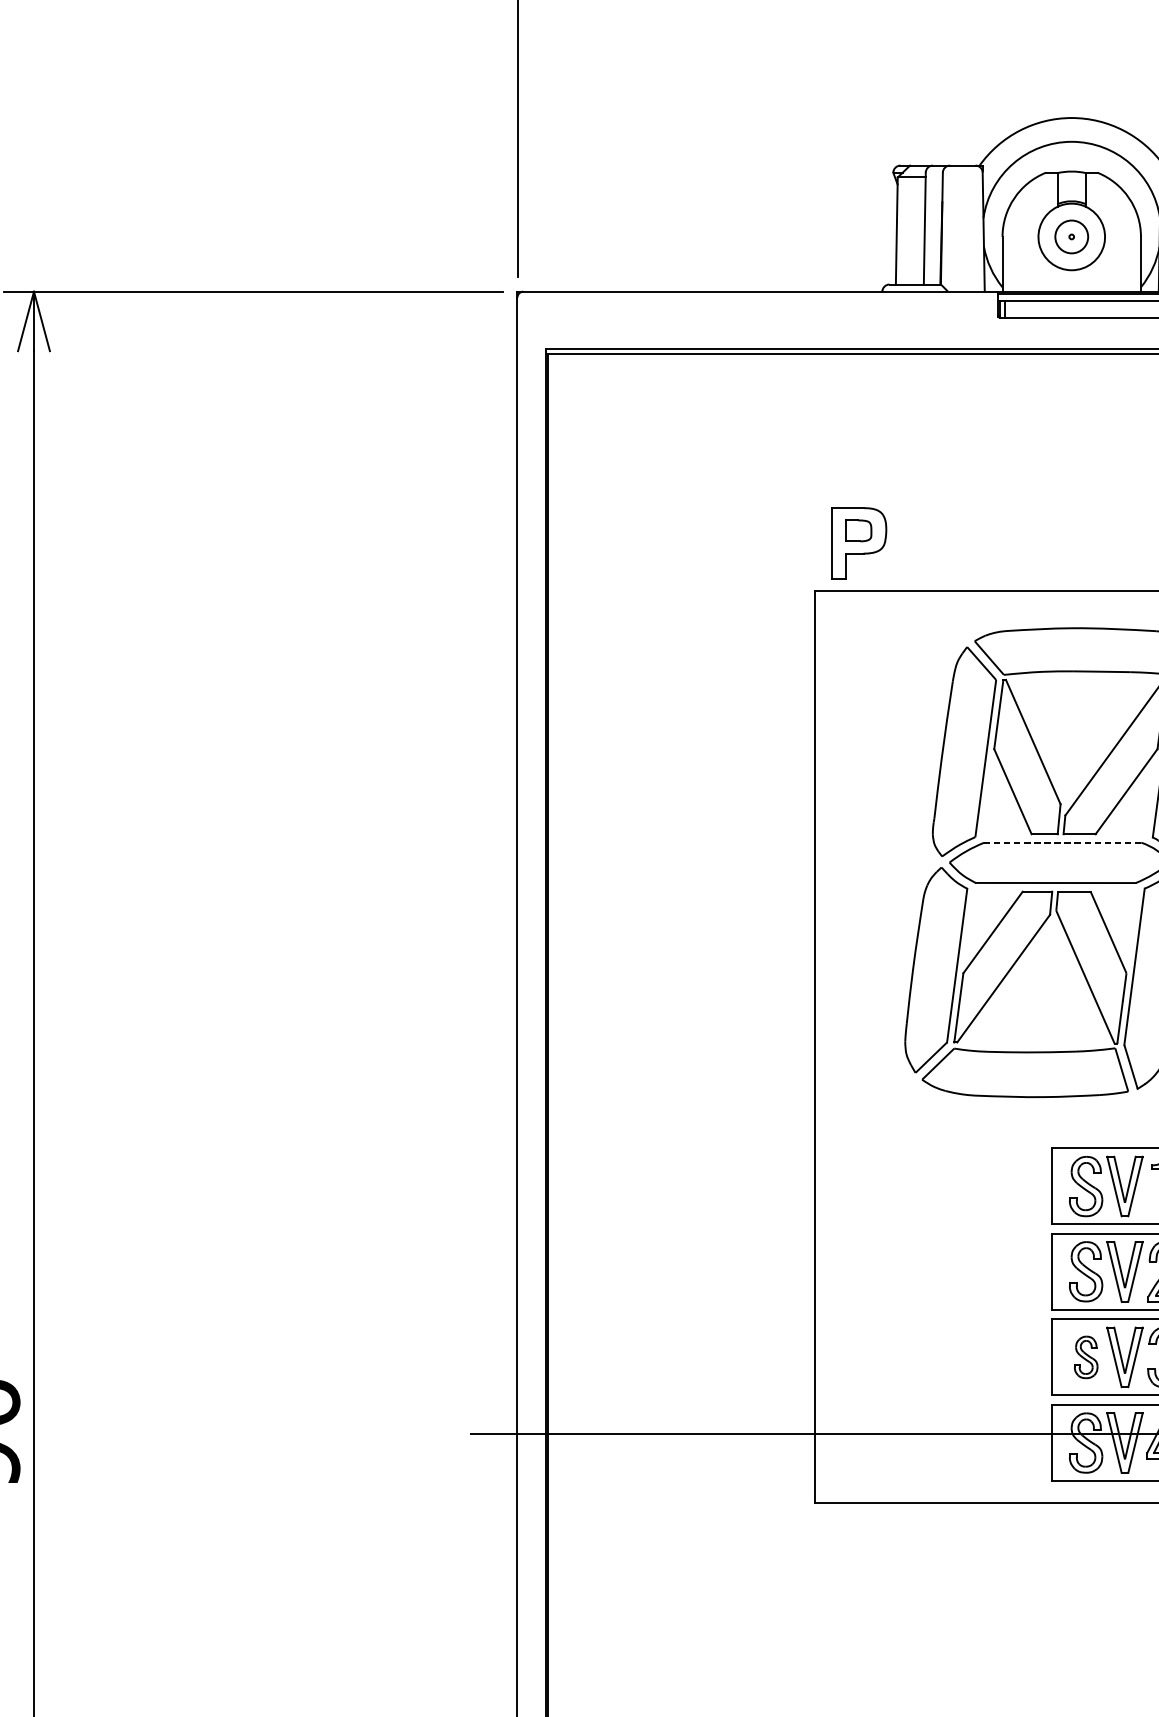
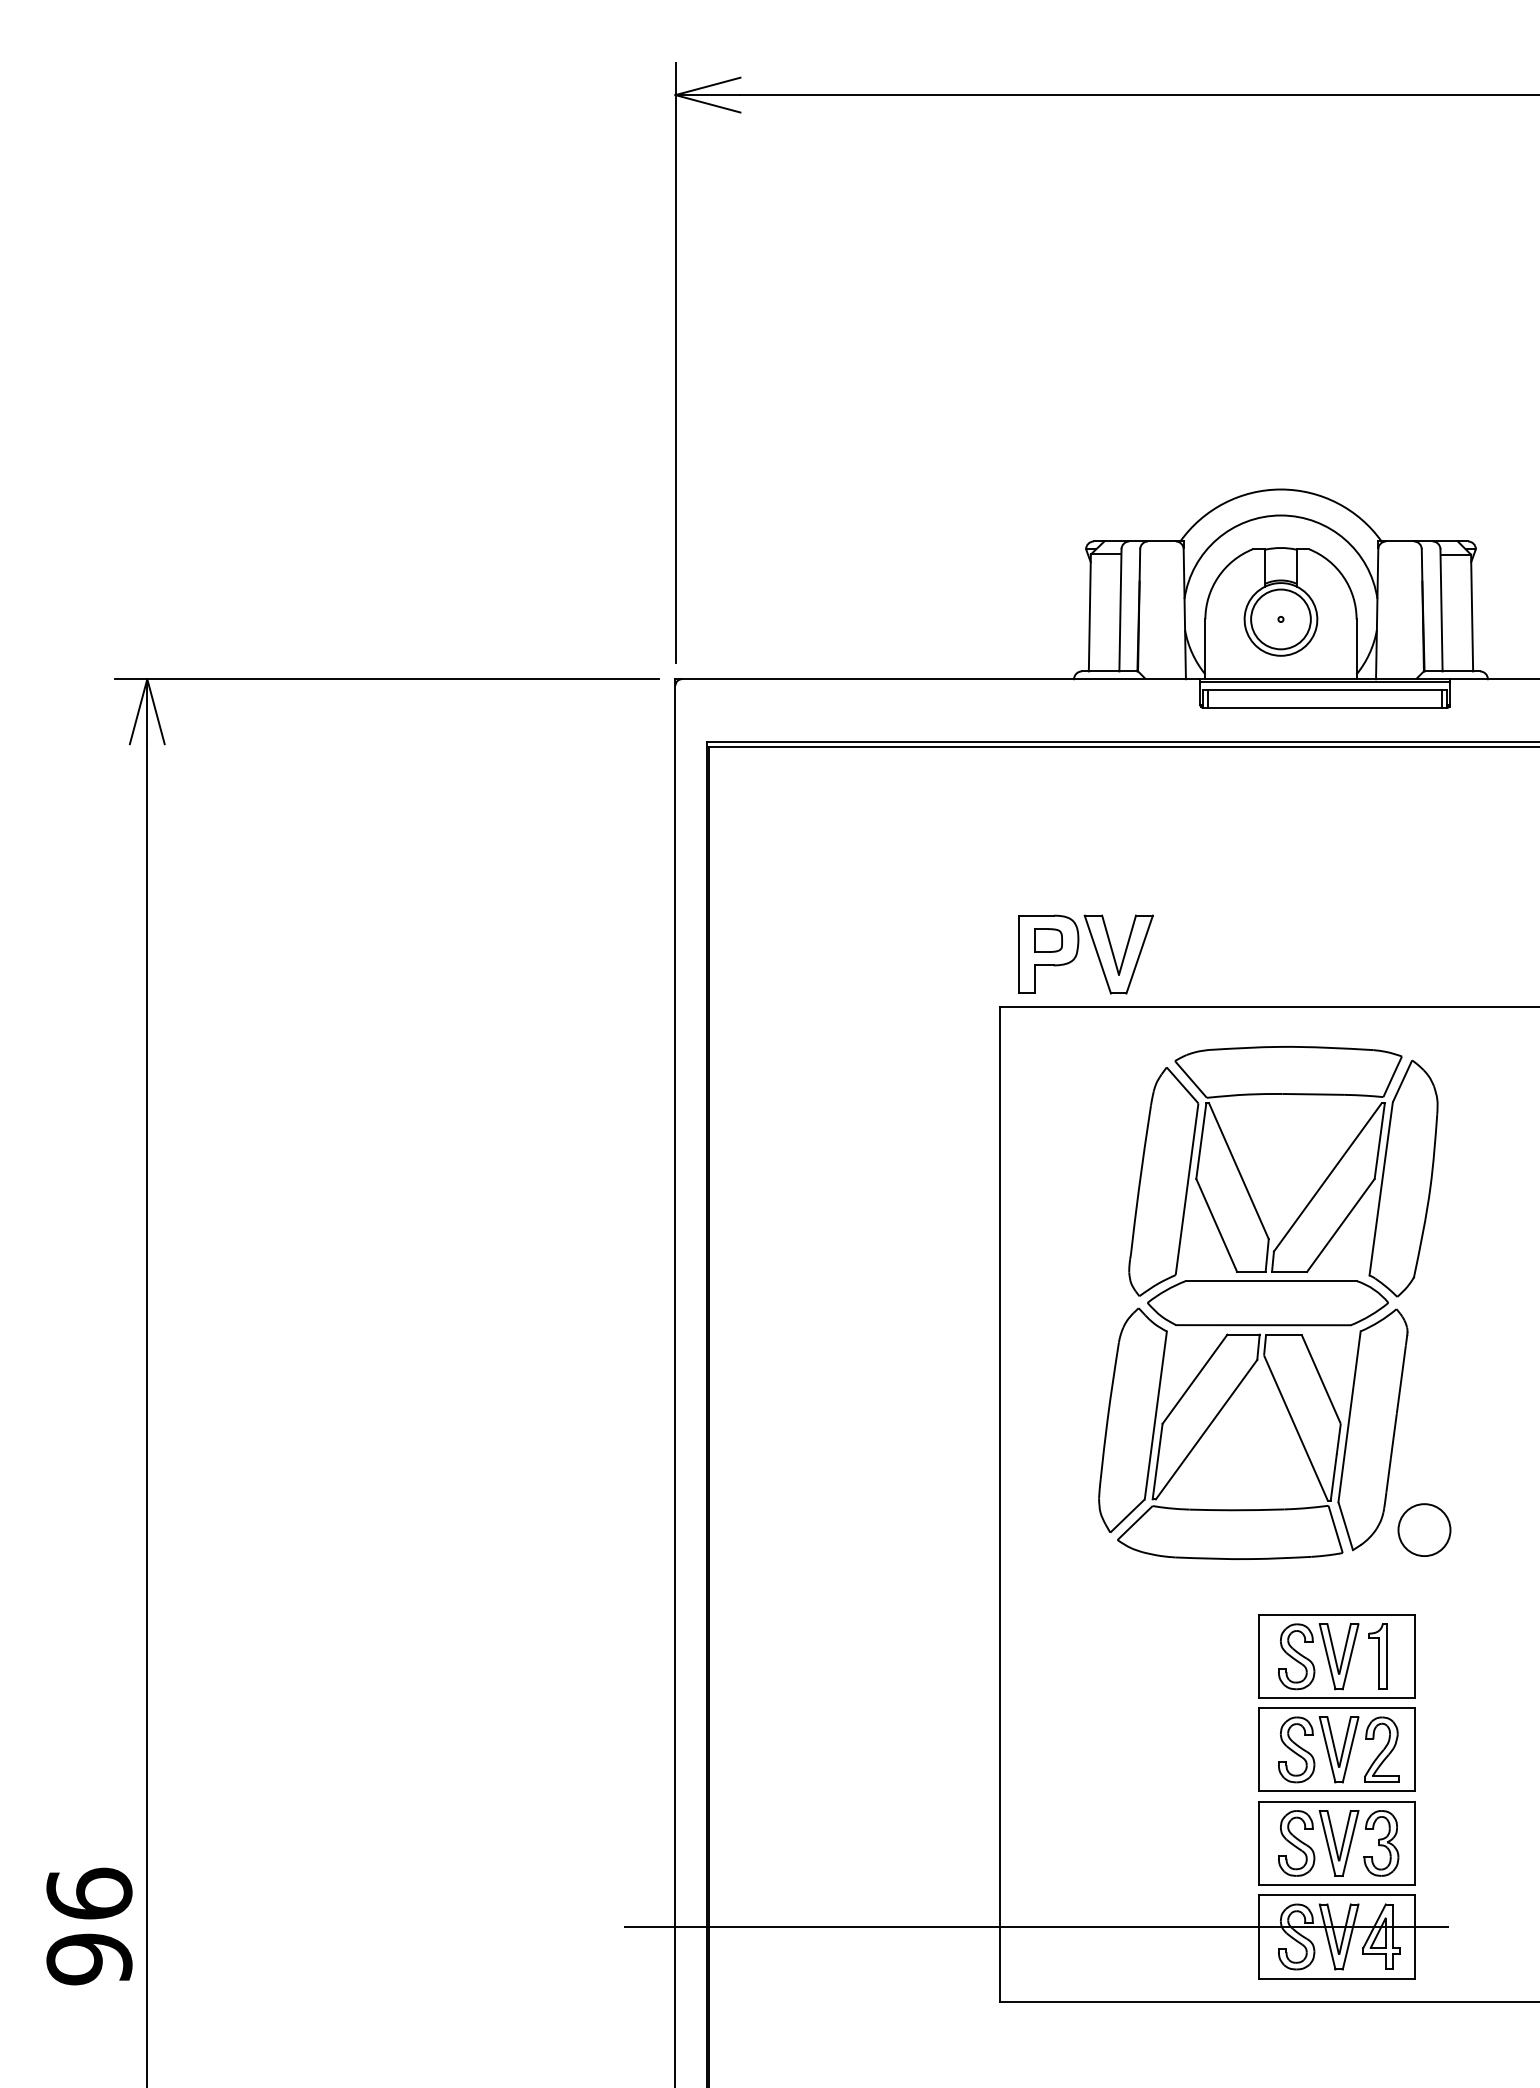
circle: (1071, 237) -> (1280, 619), size x1.67
part: (923, 543) -> (1118, 954), added
line: (1063, 843) -> (1271, 1281), dashed -> solid
part: (1085, 1357) -> (1296, 1843), size x1.43

